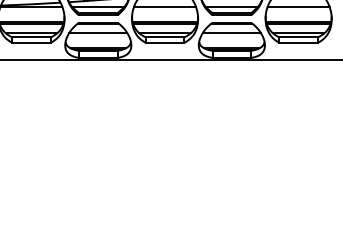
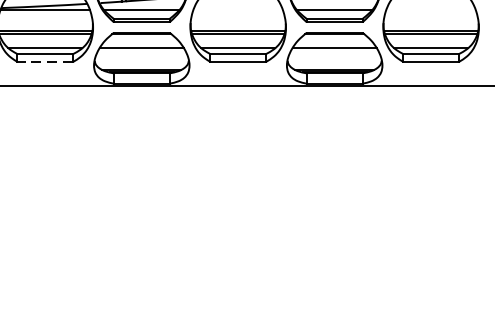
line: (165, 7) -> (238, 10), removed
line: (298, 7) -> (430, 10), removed
line: (31, 42) -> (45, 61), solid -> dashed

